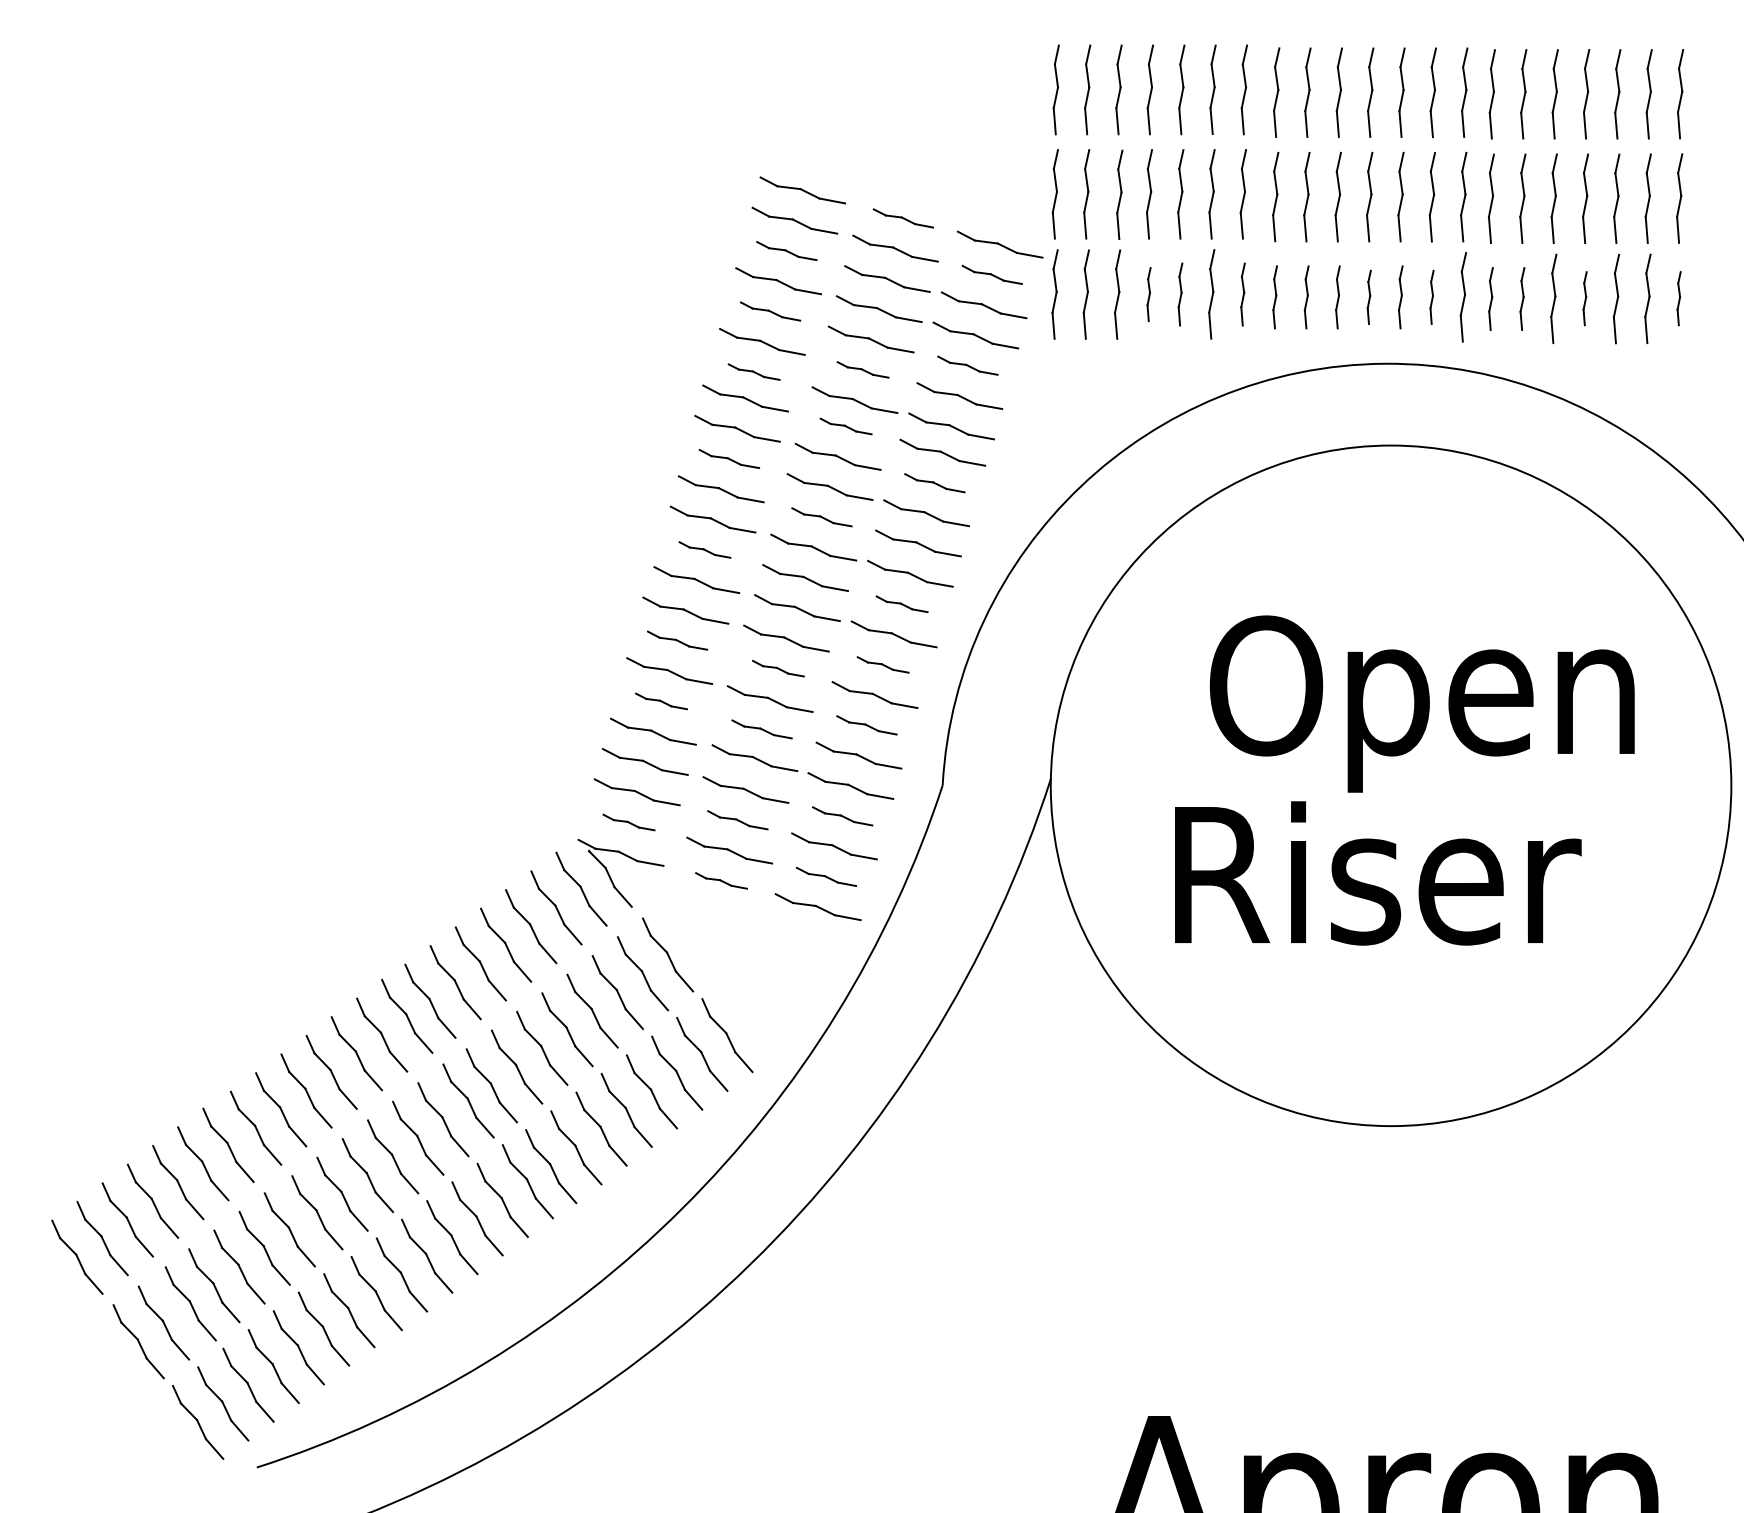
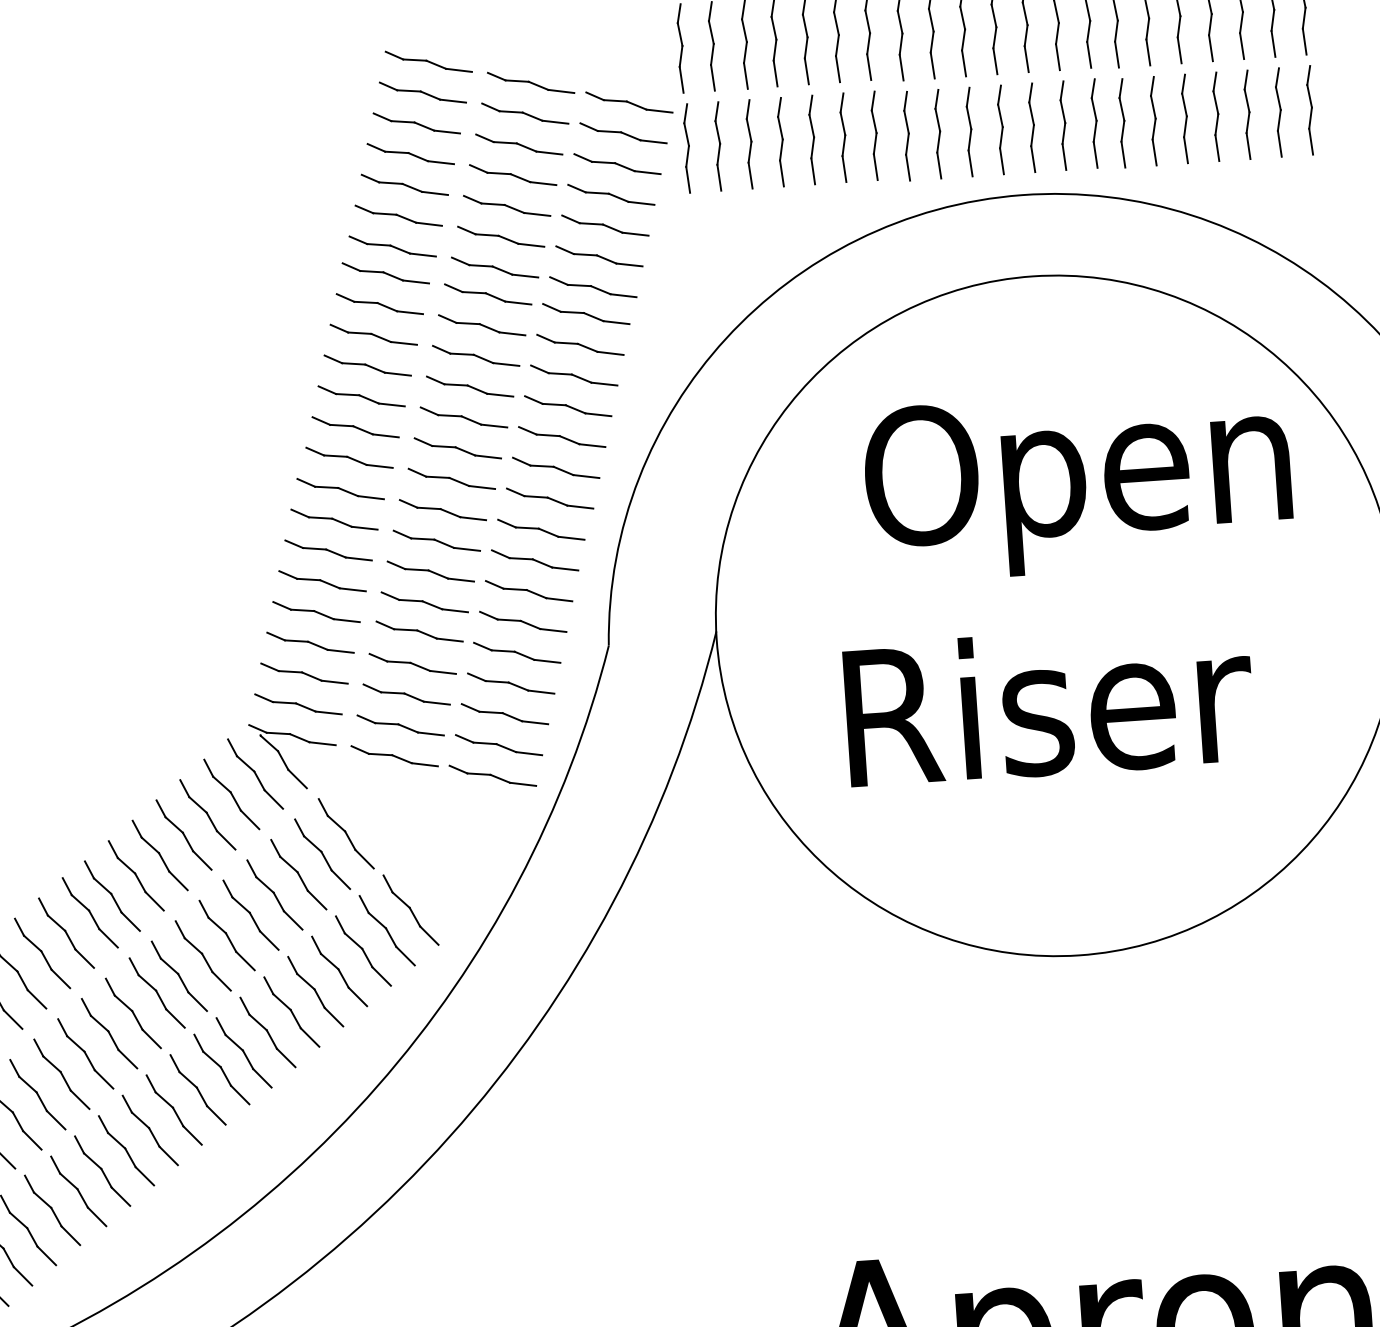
part: (903, 218) -> (531, 83), size x1.43
part: (786, 250) -> (416, 122), size x1.43
part: (992, 274) -> (623, 132), size x1.43
part: (1148, 294) -> (780, 142), size x1.67
part: (1180, 294) -> (812, 139), size x1.43
part: (1242, 294) -> (874, 135), size x1.43
part: (1274, 297) -> (906, 136), size x1.43
part: (1306, 297) -> (938, 134), size x1.43
part: (1337, 297) -> (969, 132), size x1.43
part: (1368, 297) -> (1000, 130), size x1.67
part: (1400, 297) -> (1032, 128), size x1.43
part: (1431, 297) -> (1063, 125), size x1.67
part: (1490, 298) -> (1122, 122), size x1.43
part: (1522, 298) -> (1154, 120), size x1.43
part: (1584, 298) -> (1216, 116), size x1.67
part: (1678, 298) -> (1309, 110), size x1.67
part: (770, 311) -> (404, 184), size x1.43
part: (967, 365) -> (604, 225), size x1.43
part: (862, 369) -> (500, 236), size x1.67
part: (753, 371) -> (391, 245), size x1.67
part: (845, 426) -> (487, 294), size x1.67
part: (729, 458) -> (373, 334), size x1.43
part: (934, 483) -> (580, 345), size x1.43
part: (821, 517) -> (469, 386), size x1.43
part: (704, 549) -> (355, 426), size x1.67
part: (901, 604) -> (555, 468), size x1.67
part: (677, 640) -> (334, 519), size x1.43
part: (882, 664) -> (540, 529), size x1.67
part: (778, 668) -> (437, 540), size x1.67
part: (661, 701) -> (322, 581), size x1.67
text: (1421, 703) -> (1077, 482), moved
part: (866, 725) -> (528, 591), size x1.43
part: (761, 729) -> (424, 602), size x1.43
part: (842, 816) -> (510, 683), size x1.43
part: (737, 820) -> (406, 694), size x1.43
part: (628, 822) -> (297, 704), size x1.67
part: (826, 876) -> (499, 744), size x1.43
part: (721, 880) -> (394, 755), size x1.67

